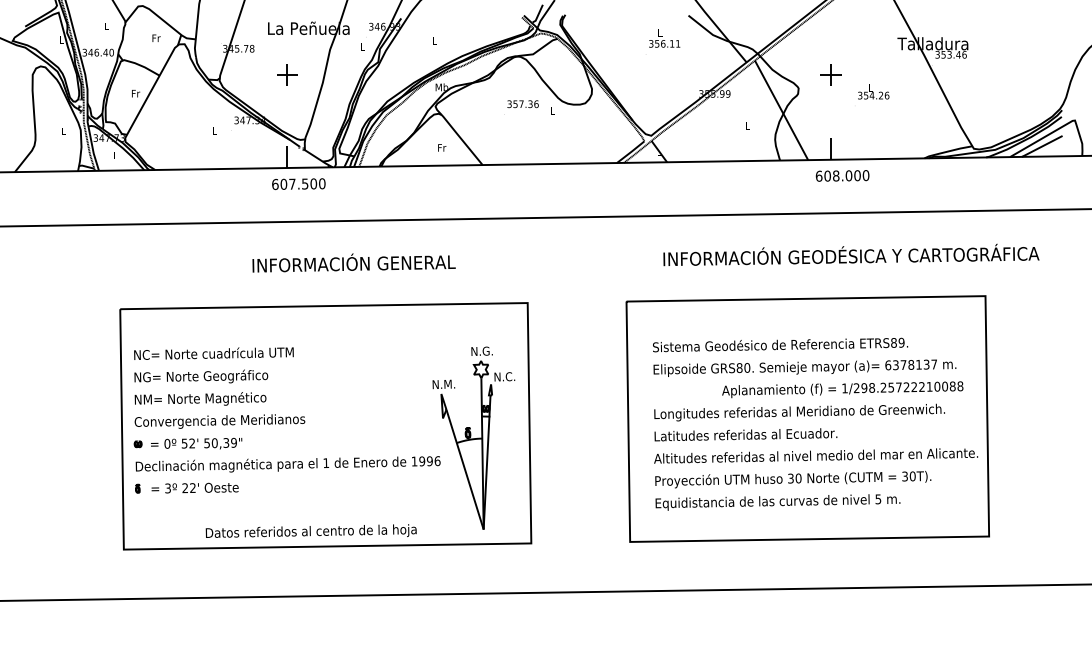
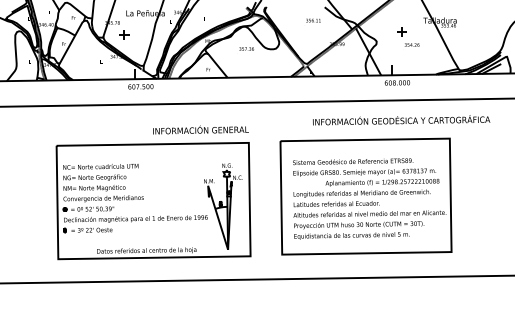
part: (287, 73) -> (124, 34), moved
part: (830, 73) -> (401, 31), moved
text: (353, 261) -> (200, 129), moved
part: (806, 418) -> (365, 196), moved

